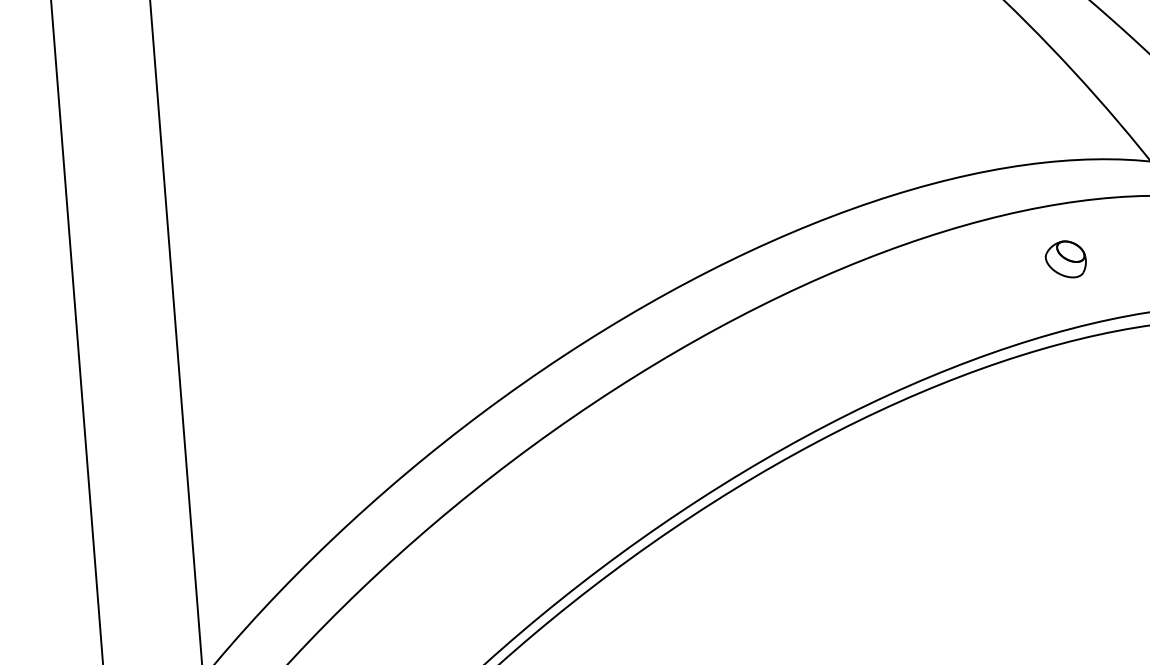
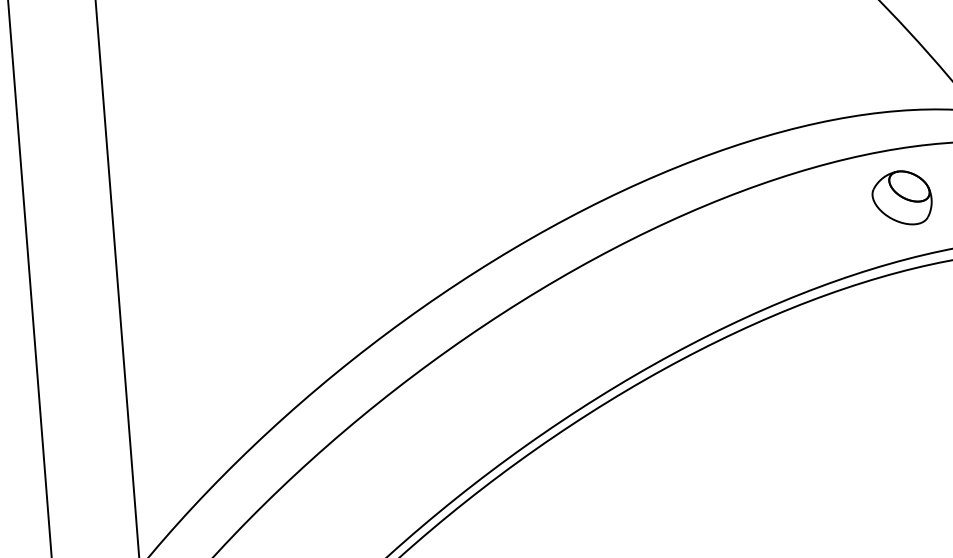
part: (1065, 259) -> (901, 197), size x1.67

